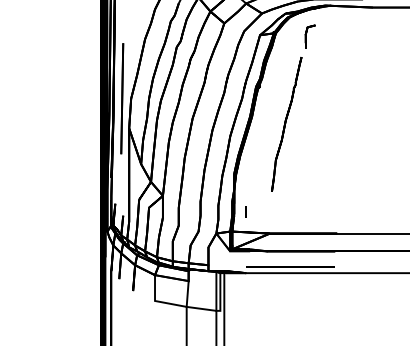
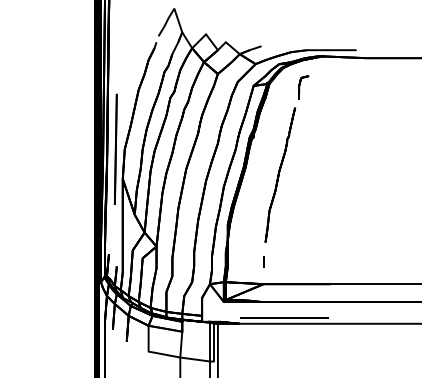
line: (245, 210) -> (263, 261), moved

